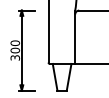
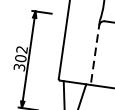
line: (75, 37) -> (95, 53), solid -> dashed
text: (15, 43) -> (22, 50), 300 -> 302

